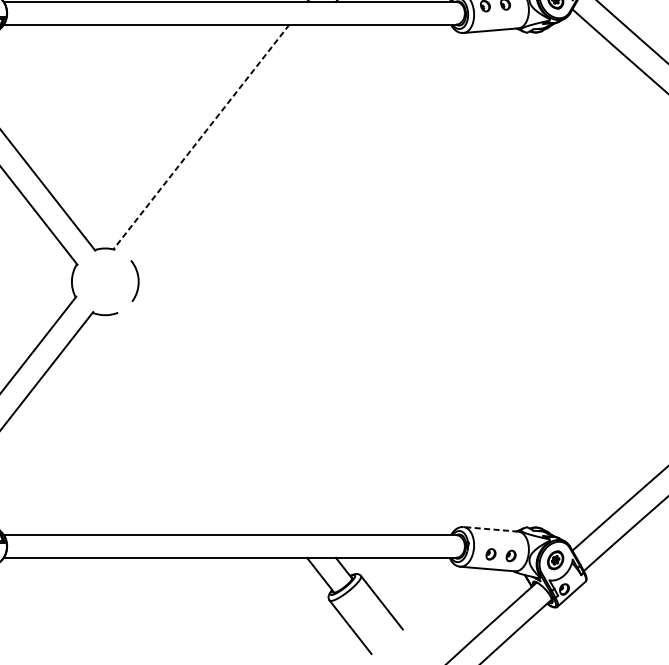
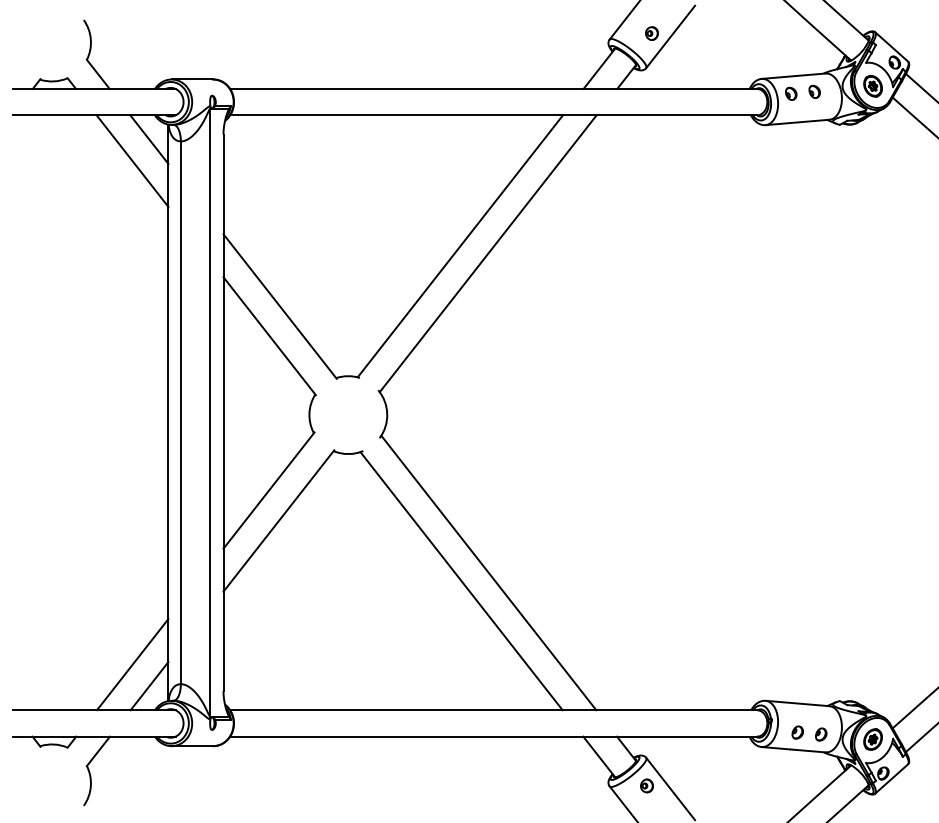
line: (200, 137) -> (459, 246), dashed -> solid
line: (224, 143) -> (487, 253), added
line: (225, 416) -> (488, 572), added
line: (202, 424) -> (461, 581), added
line: (490, 529) -> (797, 703), dashed -> solid
part: (361, 599) -> (646, 785), added

